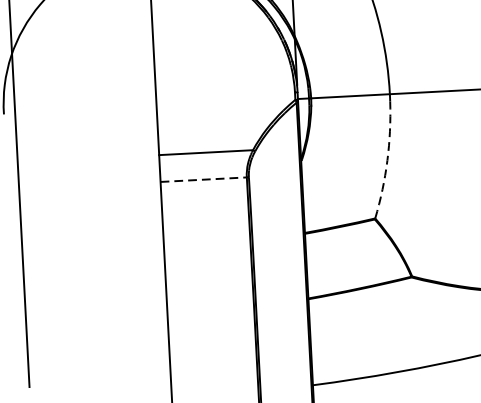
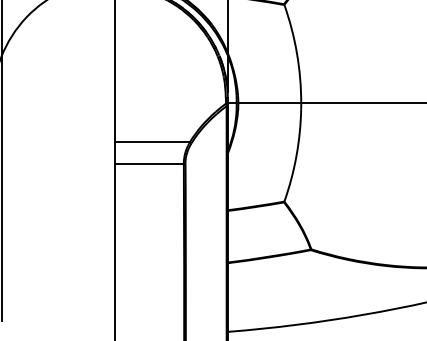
arc: (387, 161) -> (296, 156), dashed -> solid
line: (203, 179) -> (149, 163), dashed -> solid

